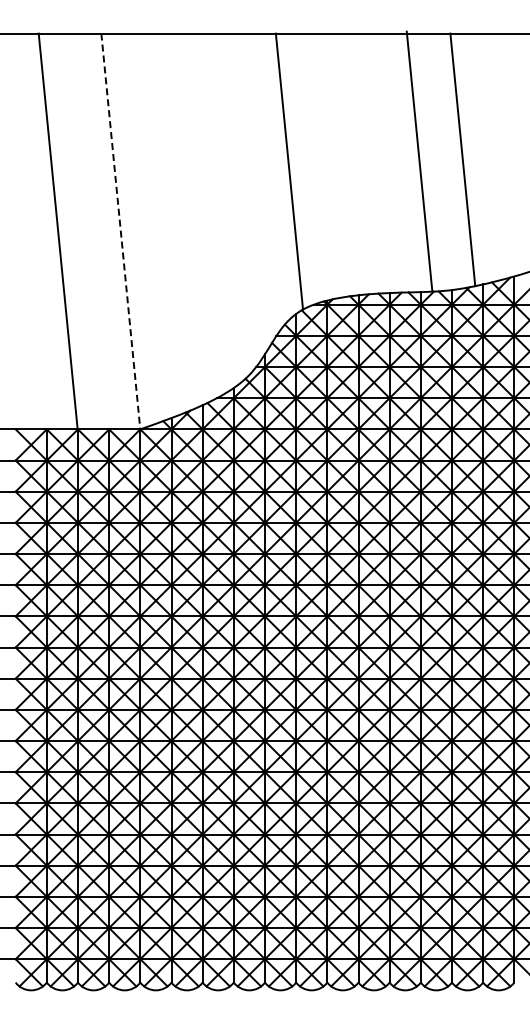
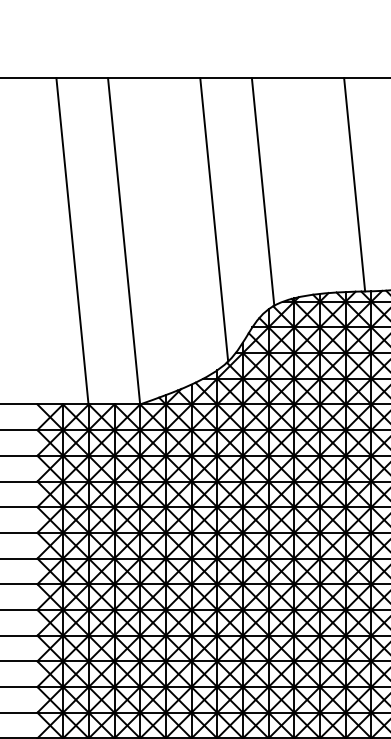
line: (419, 160) -> (354, 184), moved
line: (230, 205) -> (214, 219), added
line: (120, 231) -> (123, 241), dashed -> solid

